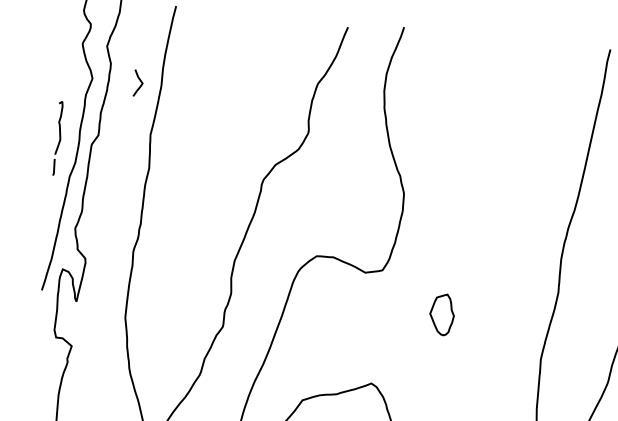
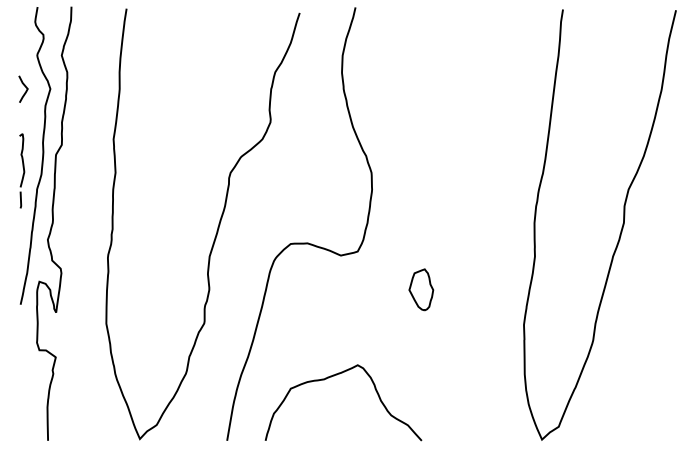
curve: (139, 80) -> (24, 86), moved
part: (58, 138) -> (22, 170), moved

